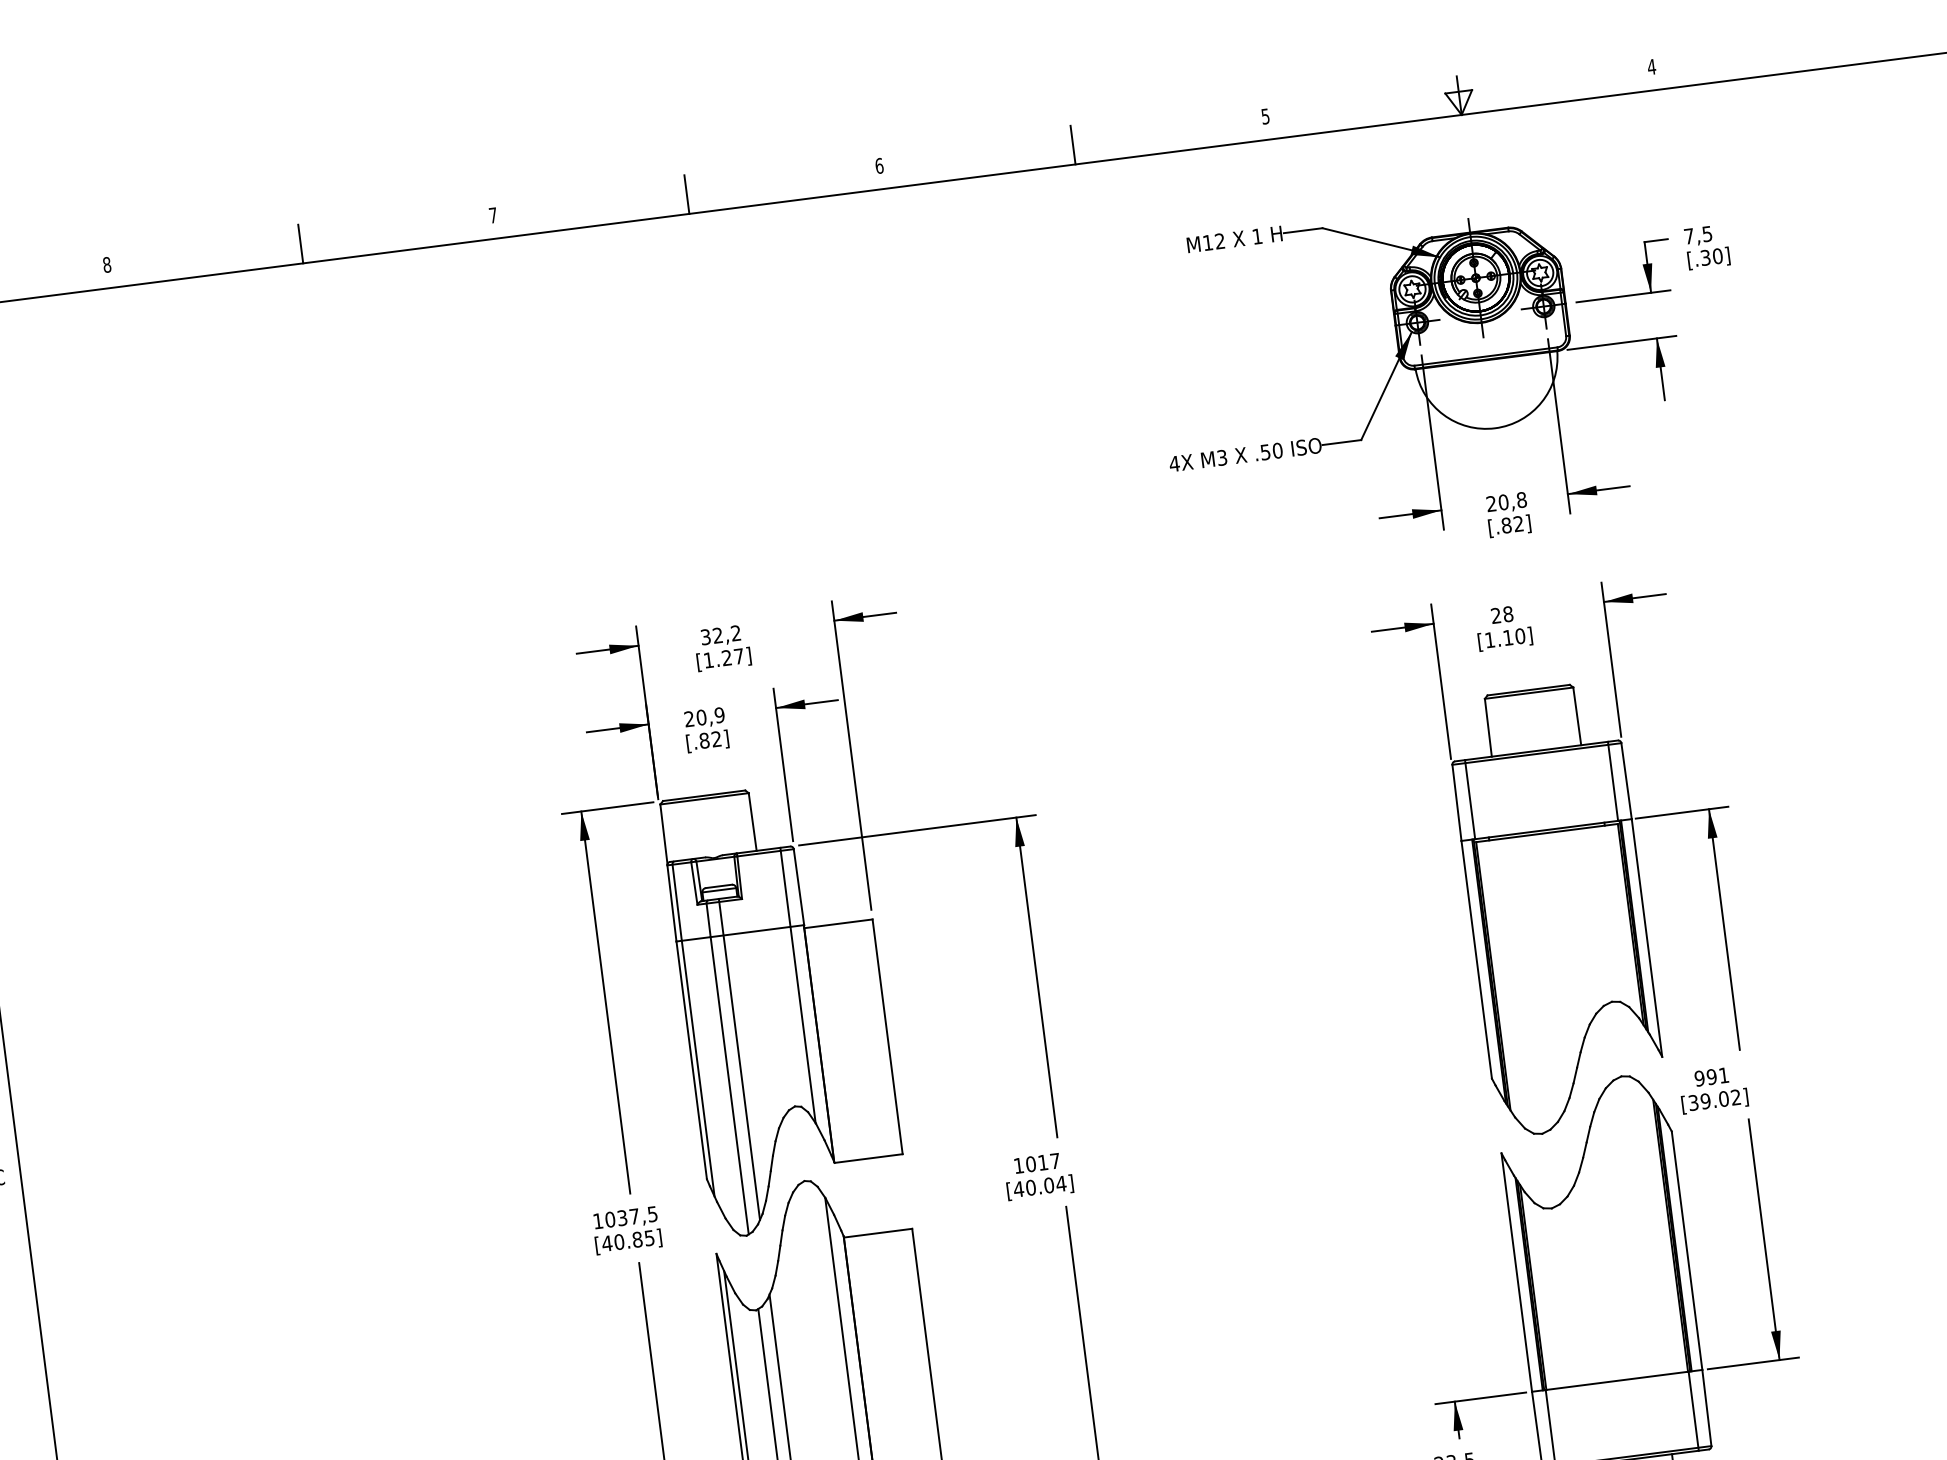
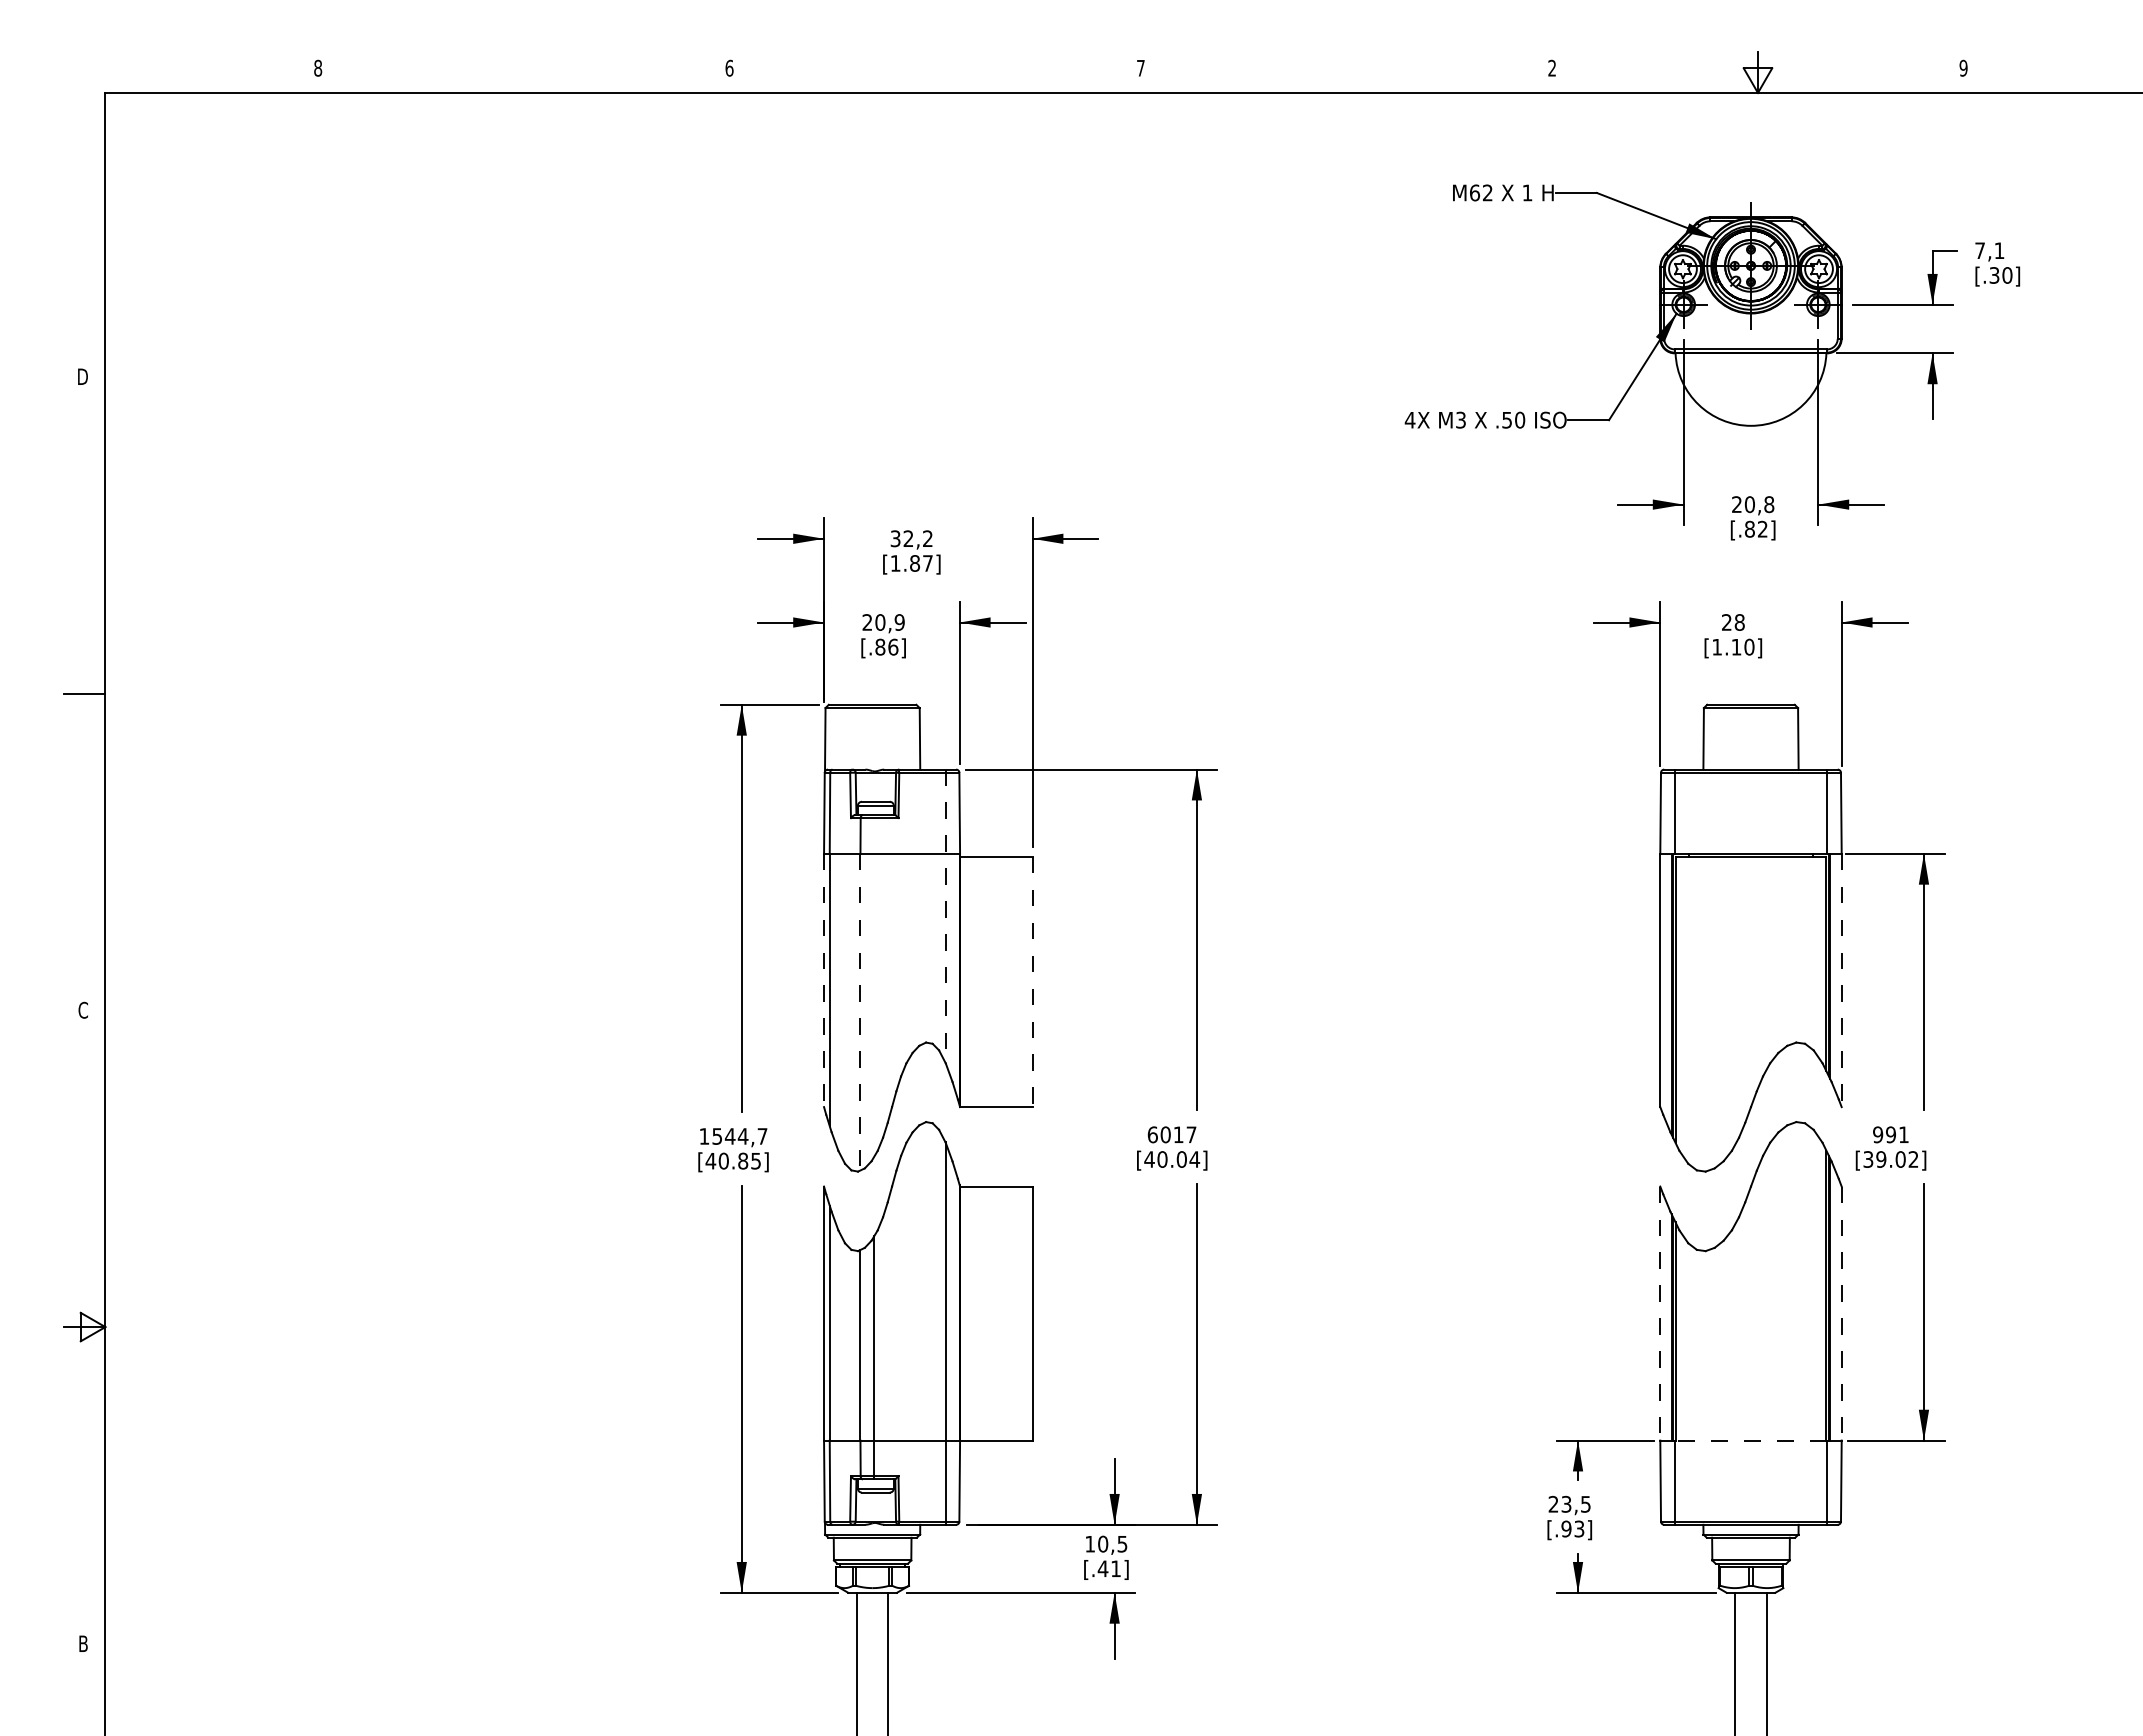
text: (1651, 66) -> (1963, 67), 4 -> 9
text: (1264, 115) -> (1551, 67), 5 -> 2
line: (1072, 144) -> (1346, 71), removed
text: (878, 165) -> (1140, 67), 6 -> 7
line: (687, 193) -> (935, 71), removed
text: (493, 214) -> (729, 67), 7 -> 6
text: (1707, 233) -> (1999, 250), 7,5 -> 7,1
text: (1208, 242) -> (1475, 192), M12 -> M62
line: (300, 243) -> (523, 71), removed
text: (727, 657) -> (915, 563), [1.27] -> [1.87]
text: (716, 738) -> (893, 646), [.82] -> [.86]
line: (1646, 938) -> (1841, 980), solid -> dashed
line: (798, 985) -> (945, 916), solid -> dashed
line: (887, 1037) -> (1032, 982), solid -> dashed
line: (739, 1059) -> (874, 985), removed
line: (692, 1060) -> (824, 980), solid -> dashed
line: (729, 1086) -> (860, 1012), solid -> dashed
text: (1018, 1165) -> (1152, 1134), 1017 -> 6017
text: (631, 1217) -> (739, 1136), 1037,5 -> 1544,7
line: (1686, 1250) -> (1841, 1313), solid -> dashed
line: (1516, 1272) -> (1660, 1313), solid -> dashed
line: (1616, 1380) -> (1750, 1440), solid -> dashed

